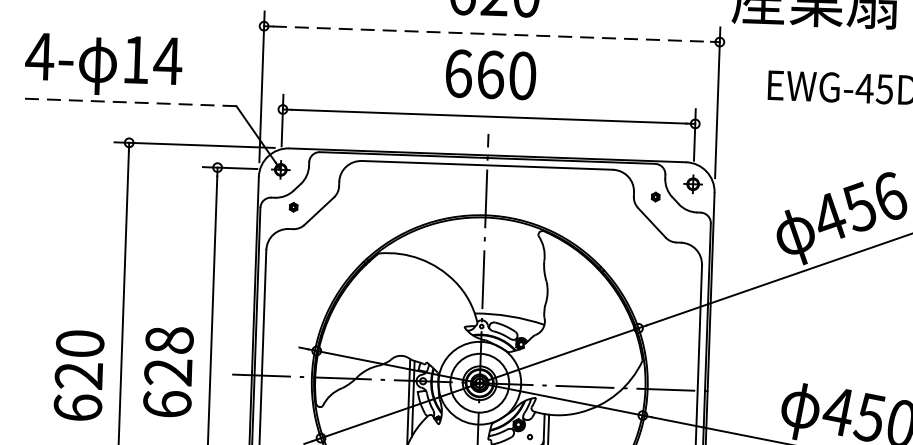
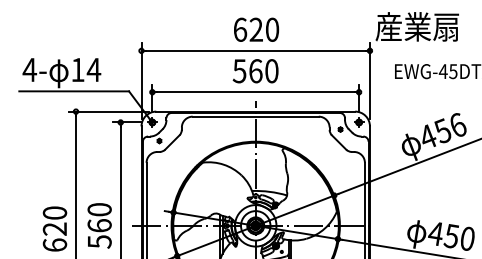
line: (491, 33) -> (255, 50), dashed -> solid
text: (458, 74) -> (239, 71), 660 -> 560
line: (127, 102) -> (74, 91), dashed -> solid
text: (168, 371) -> (99, 225), 628 -> 560

